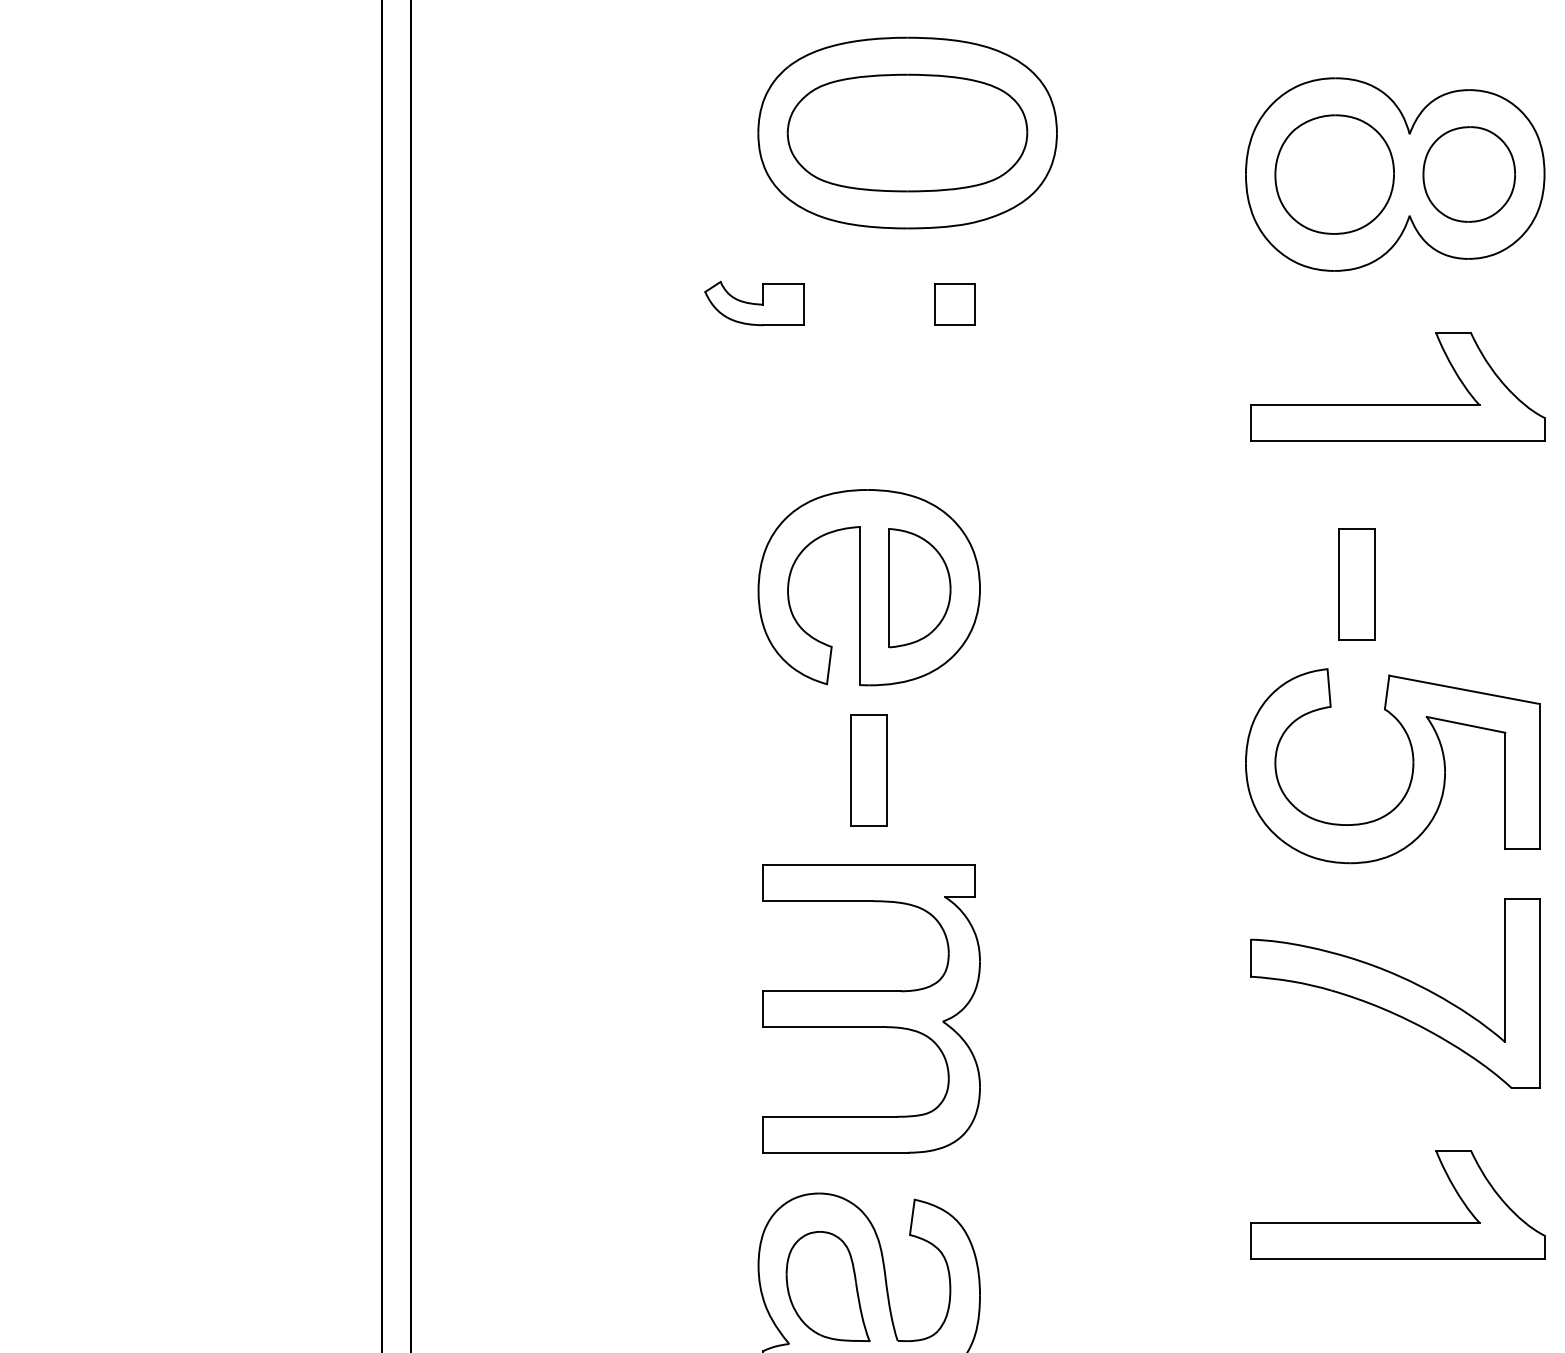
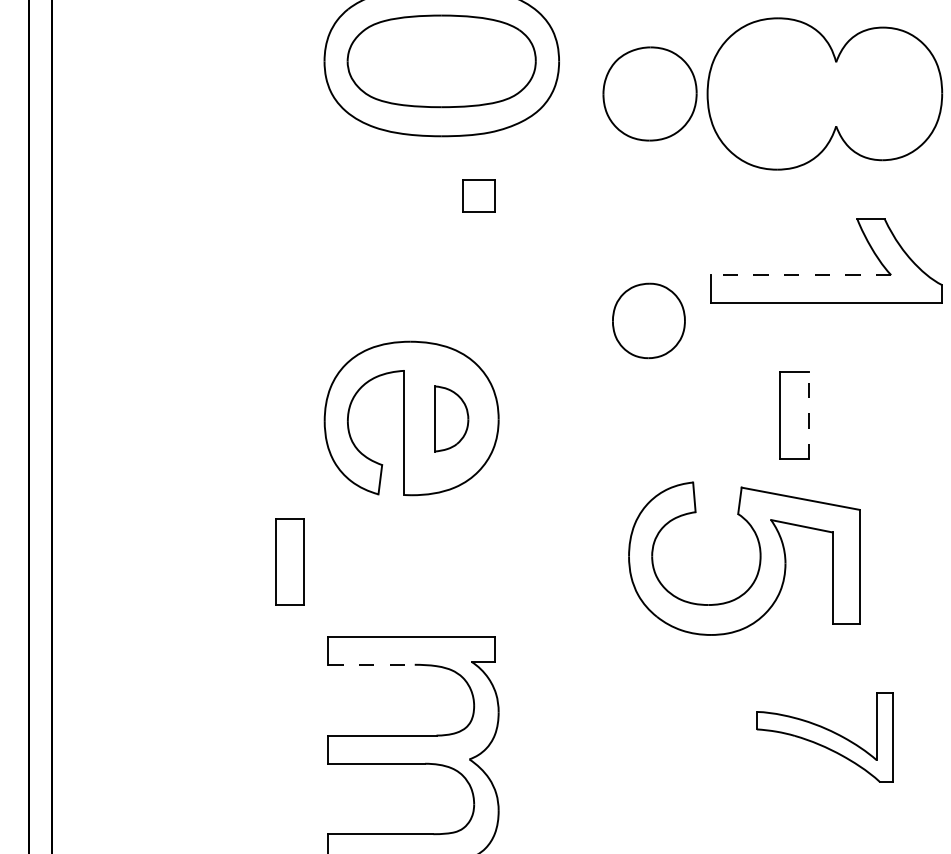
part: (1334, 174) -> (649, 93), moved
part: (1468, 174) -> (648, 320), moved
part: (754, 303) -> (321, 195), removed
line: (1364, 405) -> (800, 275), solid -> dashed
line: (1374, 583) -> (808, 415), solid -> dashed
part: (919, 588) -> (451, 419), size x0.7
part: (1412, 766) -> (759, 558), moved
part: (868, 770) -> (289, 562), moved
line: (818, 901) -> (371, 665), solid -> dashed
part: (1395, 993) -> (825, 737), size x0.6

